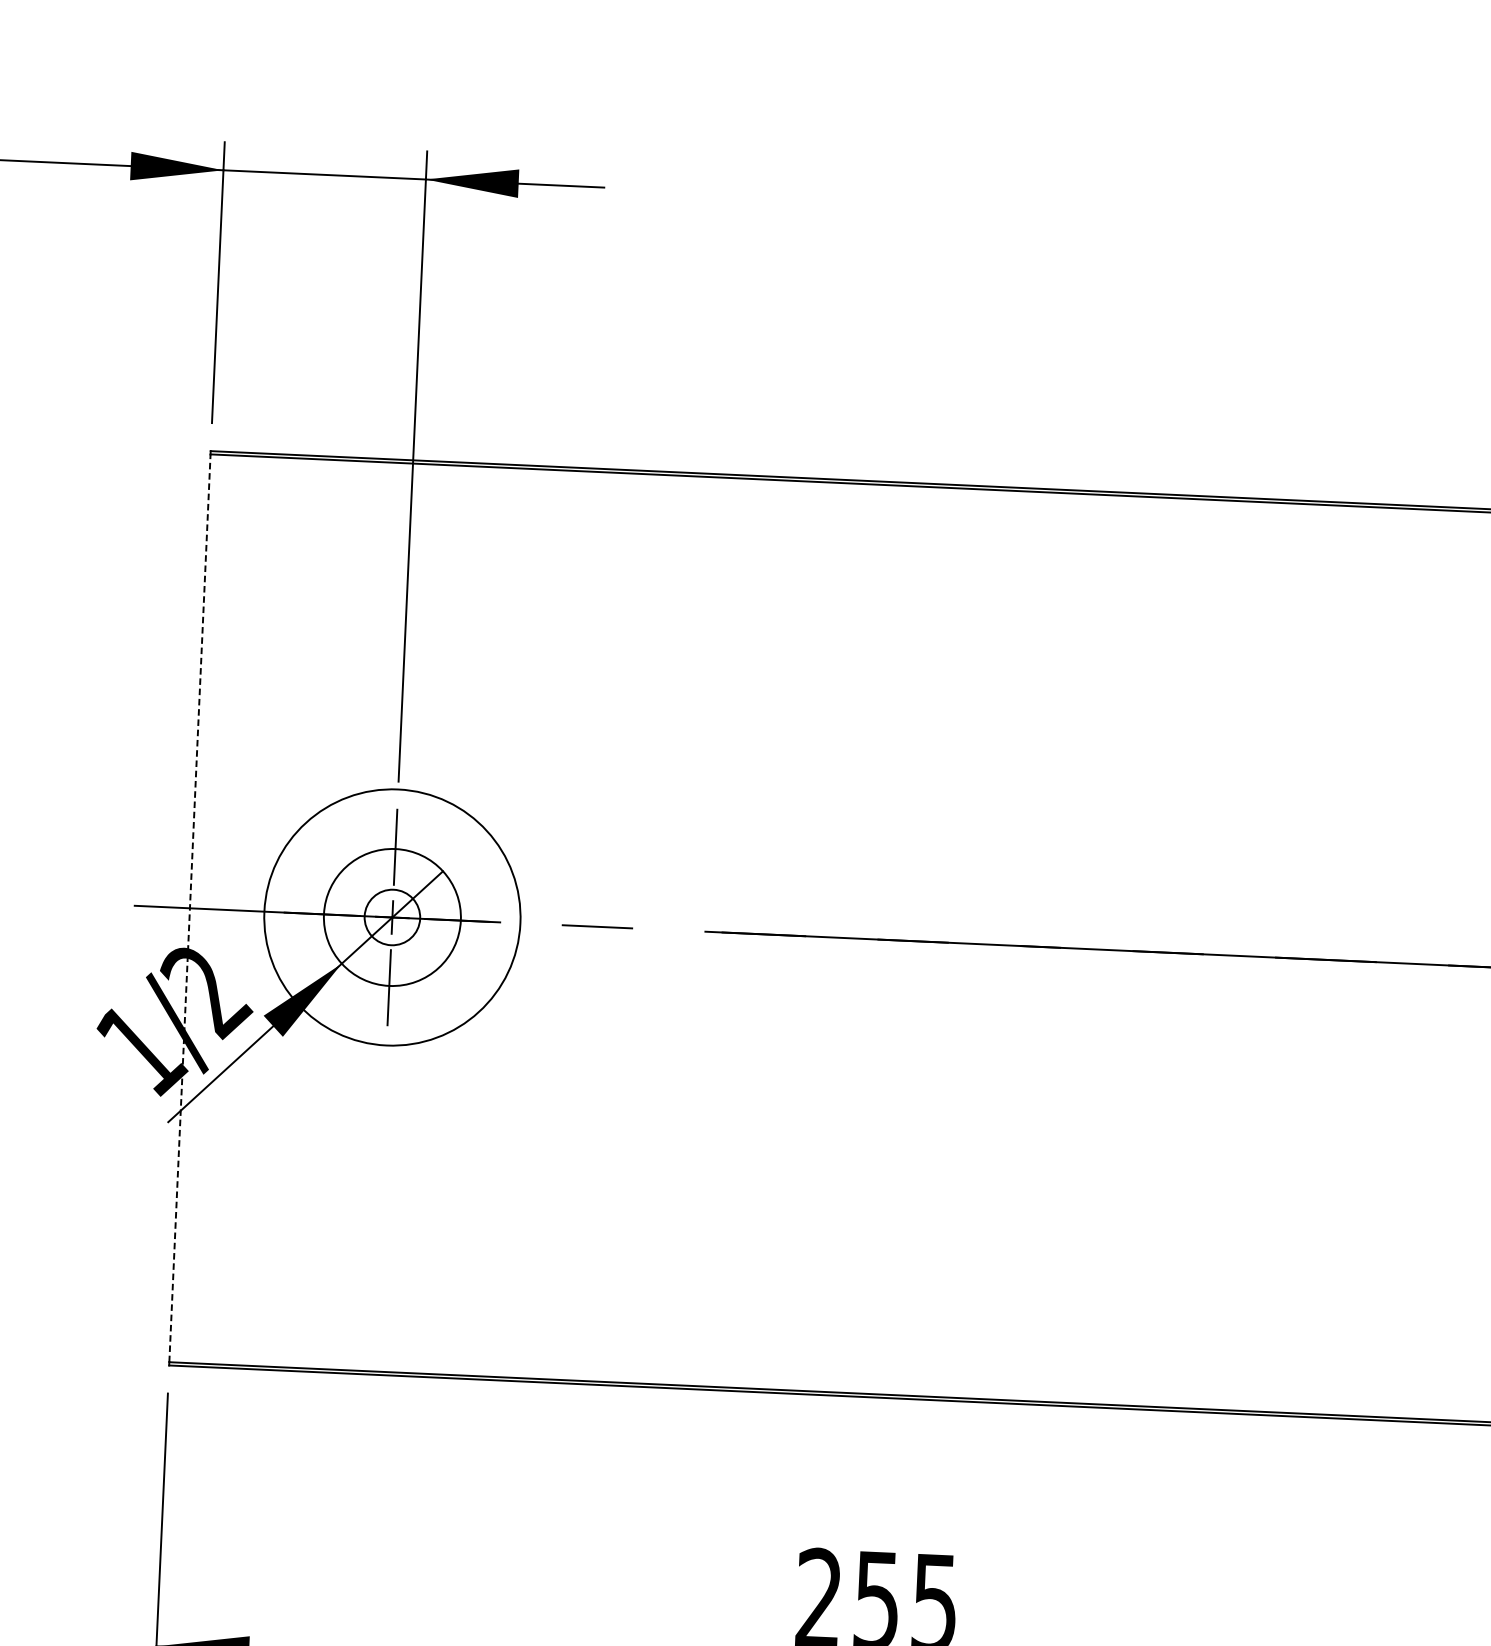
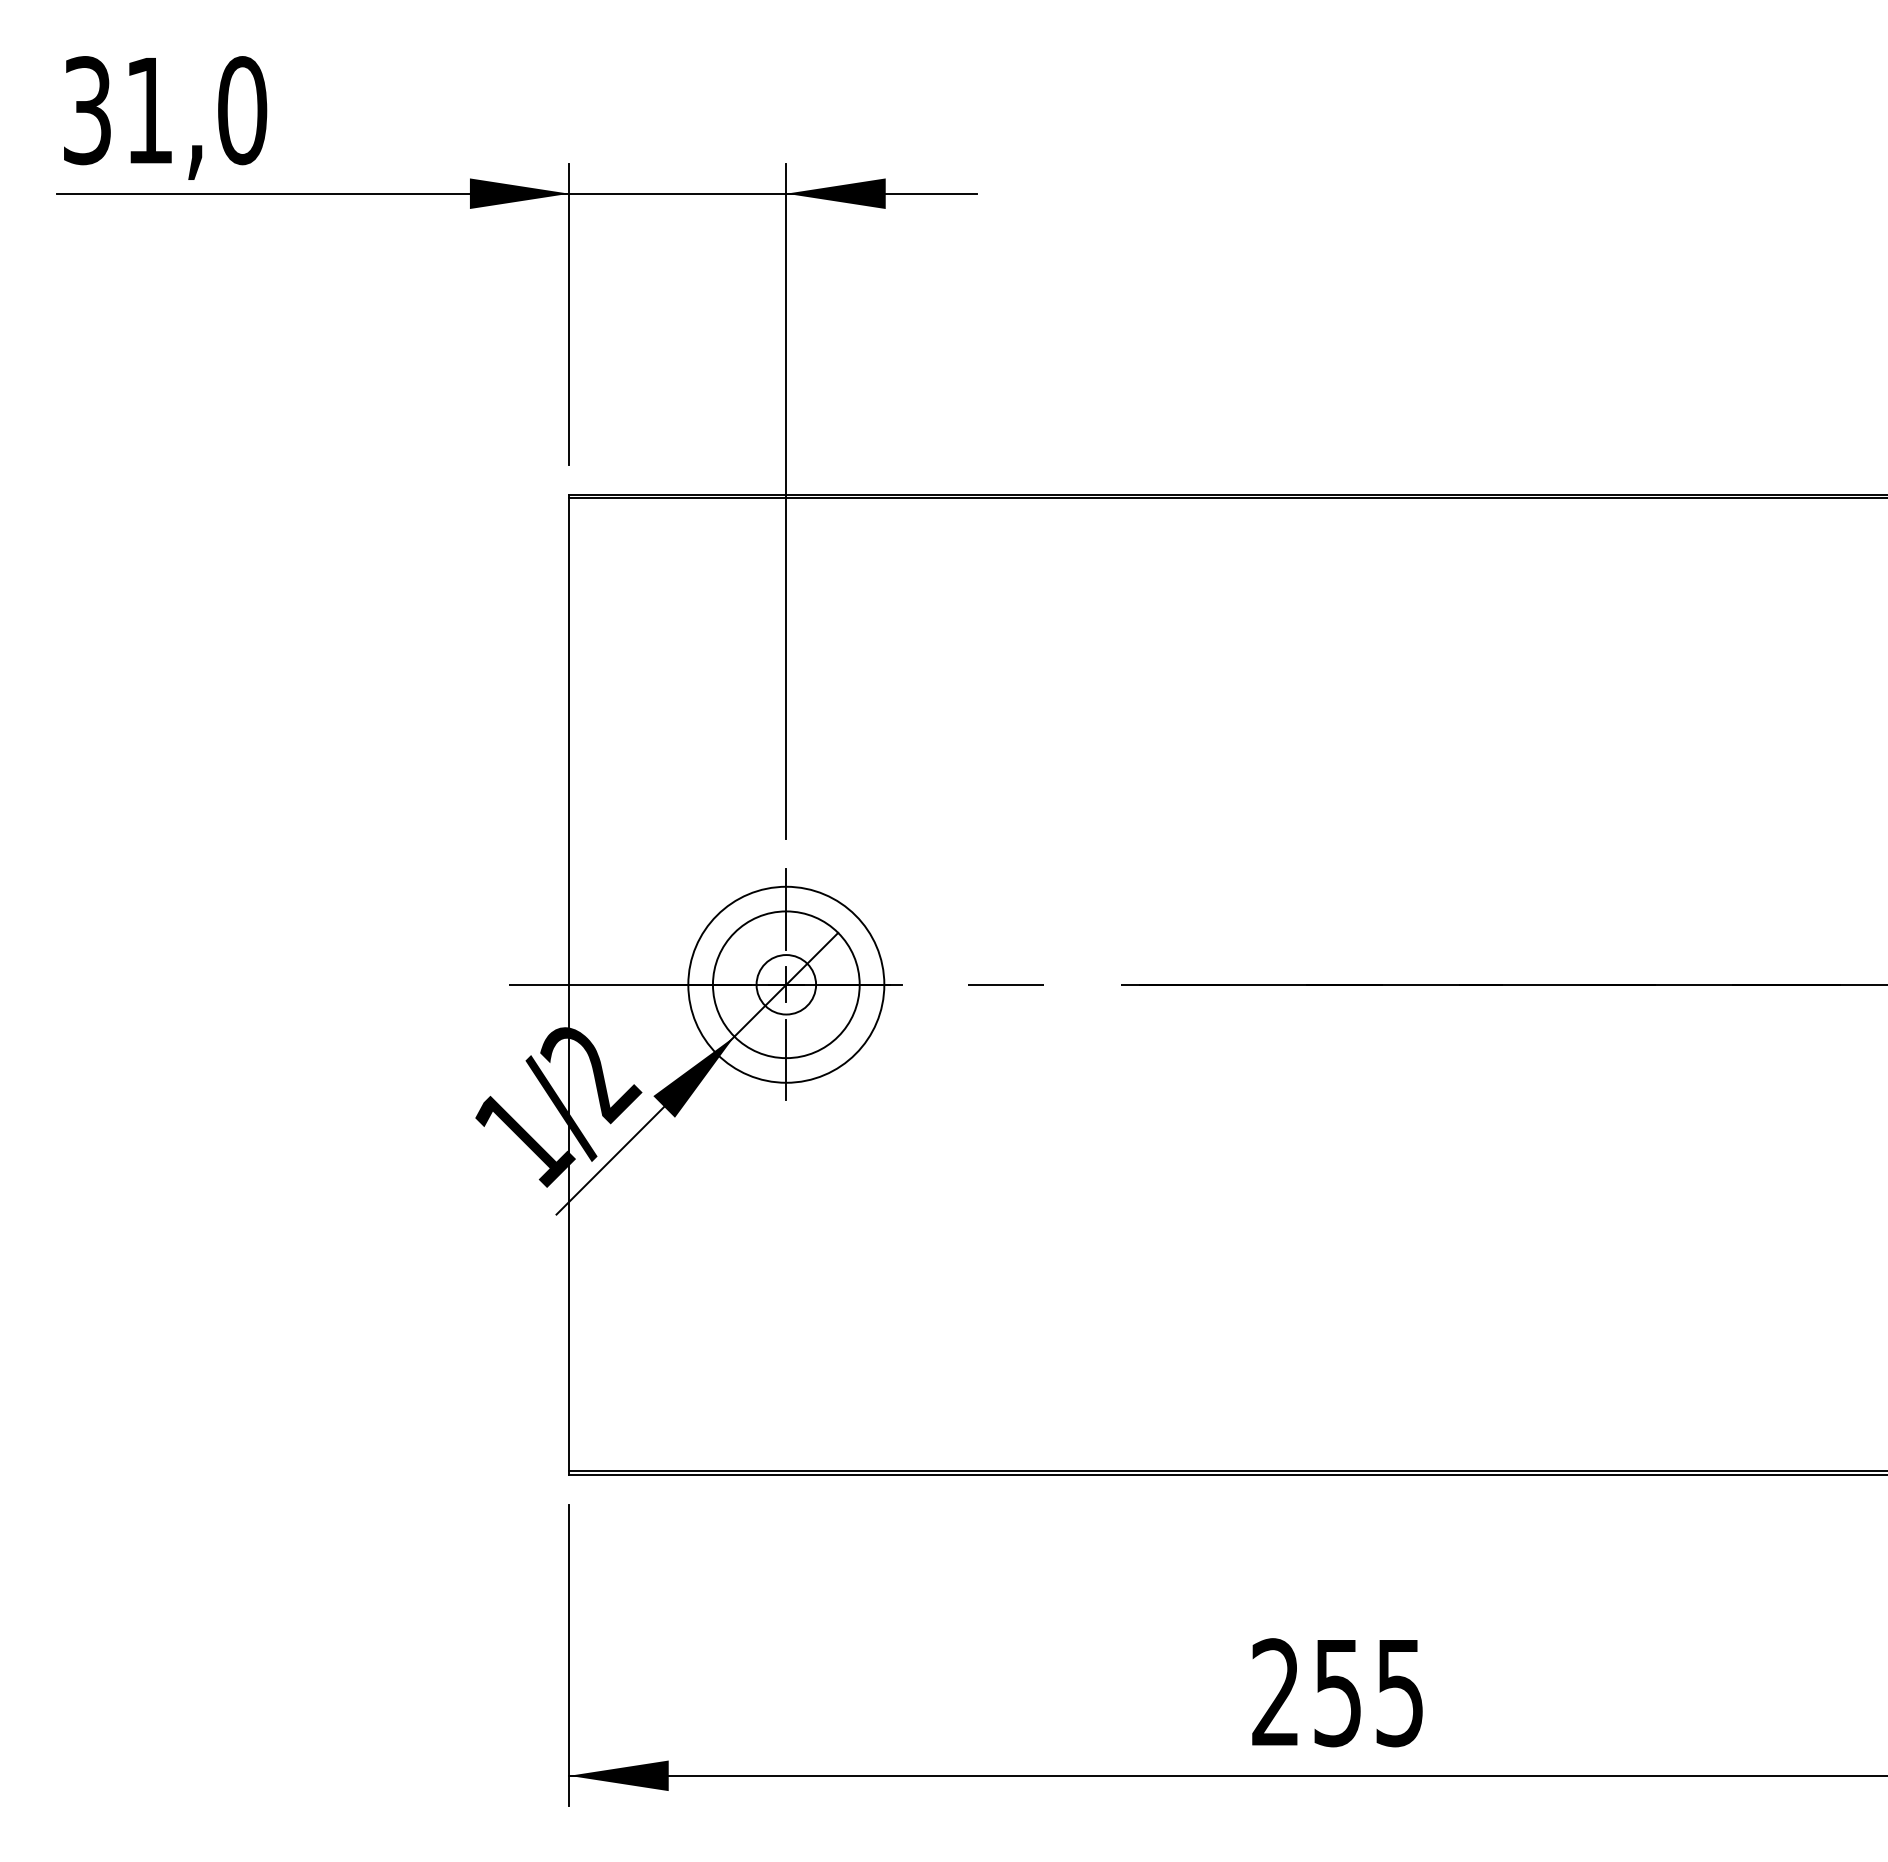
line: (190, 908) -> (569, 984), dashed -> solid
circle: (392, 917) -> (786, 984), size x0.71

